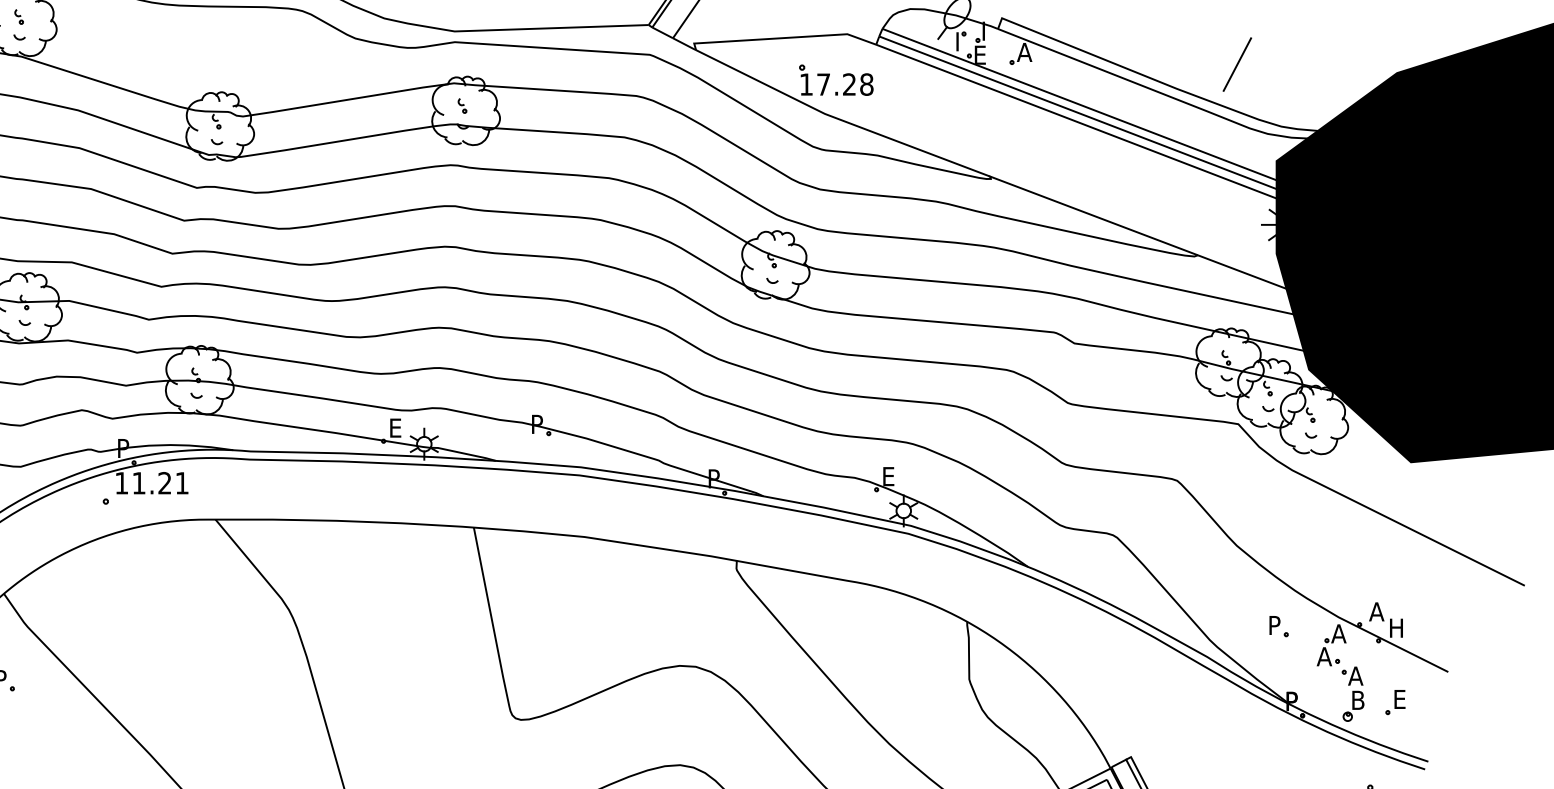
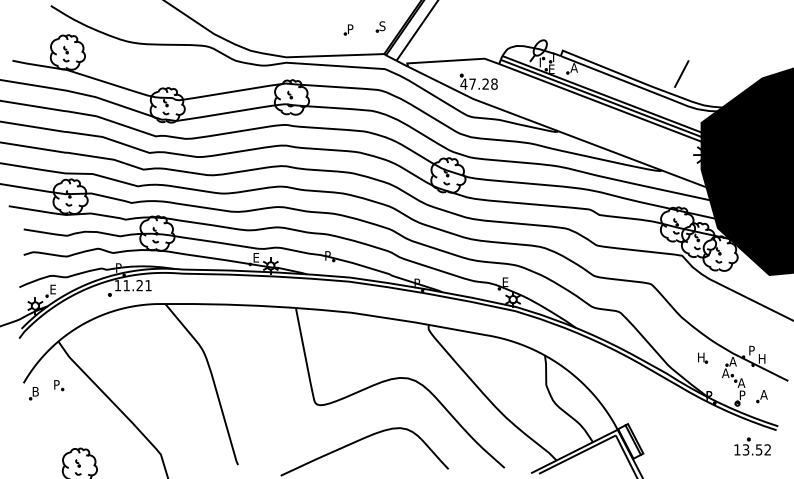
text: (805, 83) -> (463, 83), 17.28 -> 47.28
text: (1375, 611) -> (751, 350), A -> P
text: (1276, 625) -> (701, 357), P -> H
text: (1399, 698) -> (763, 394), E -> A
text: (1359, 700) -> (743, 395), B -> P

